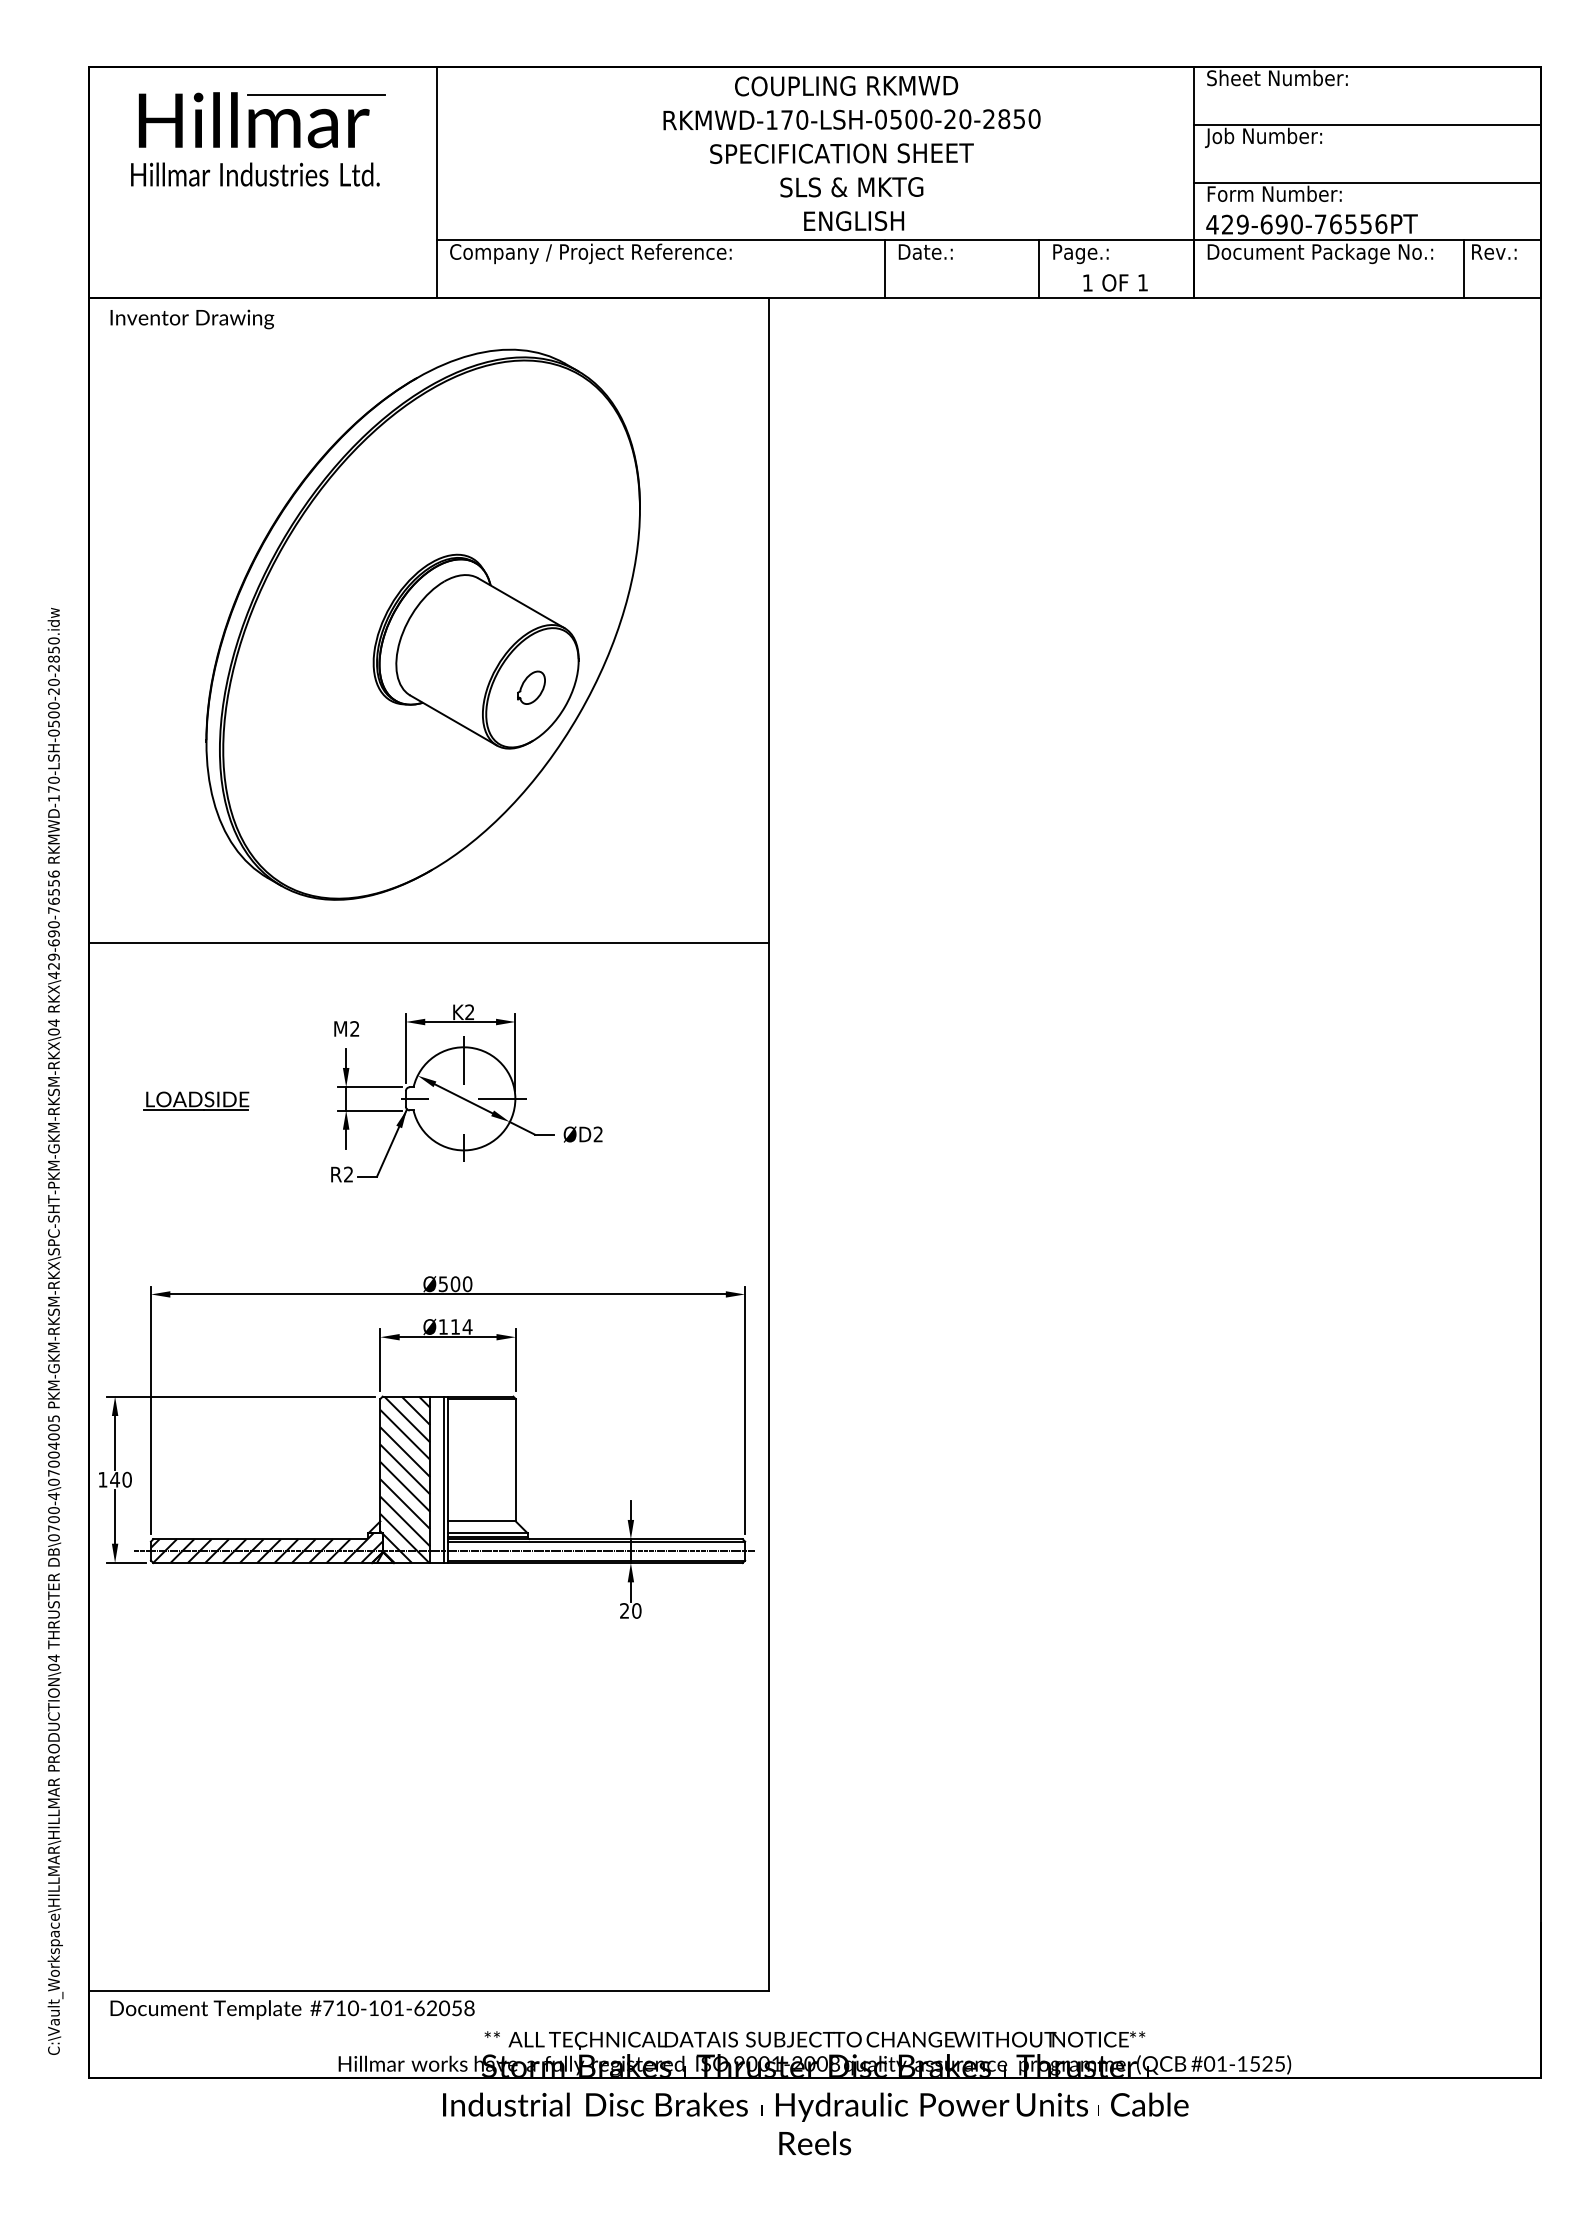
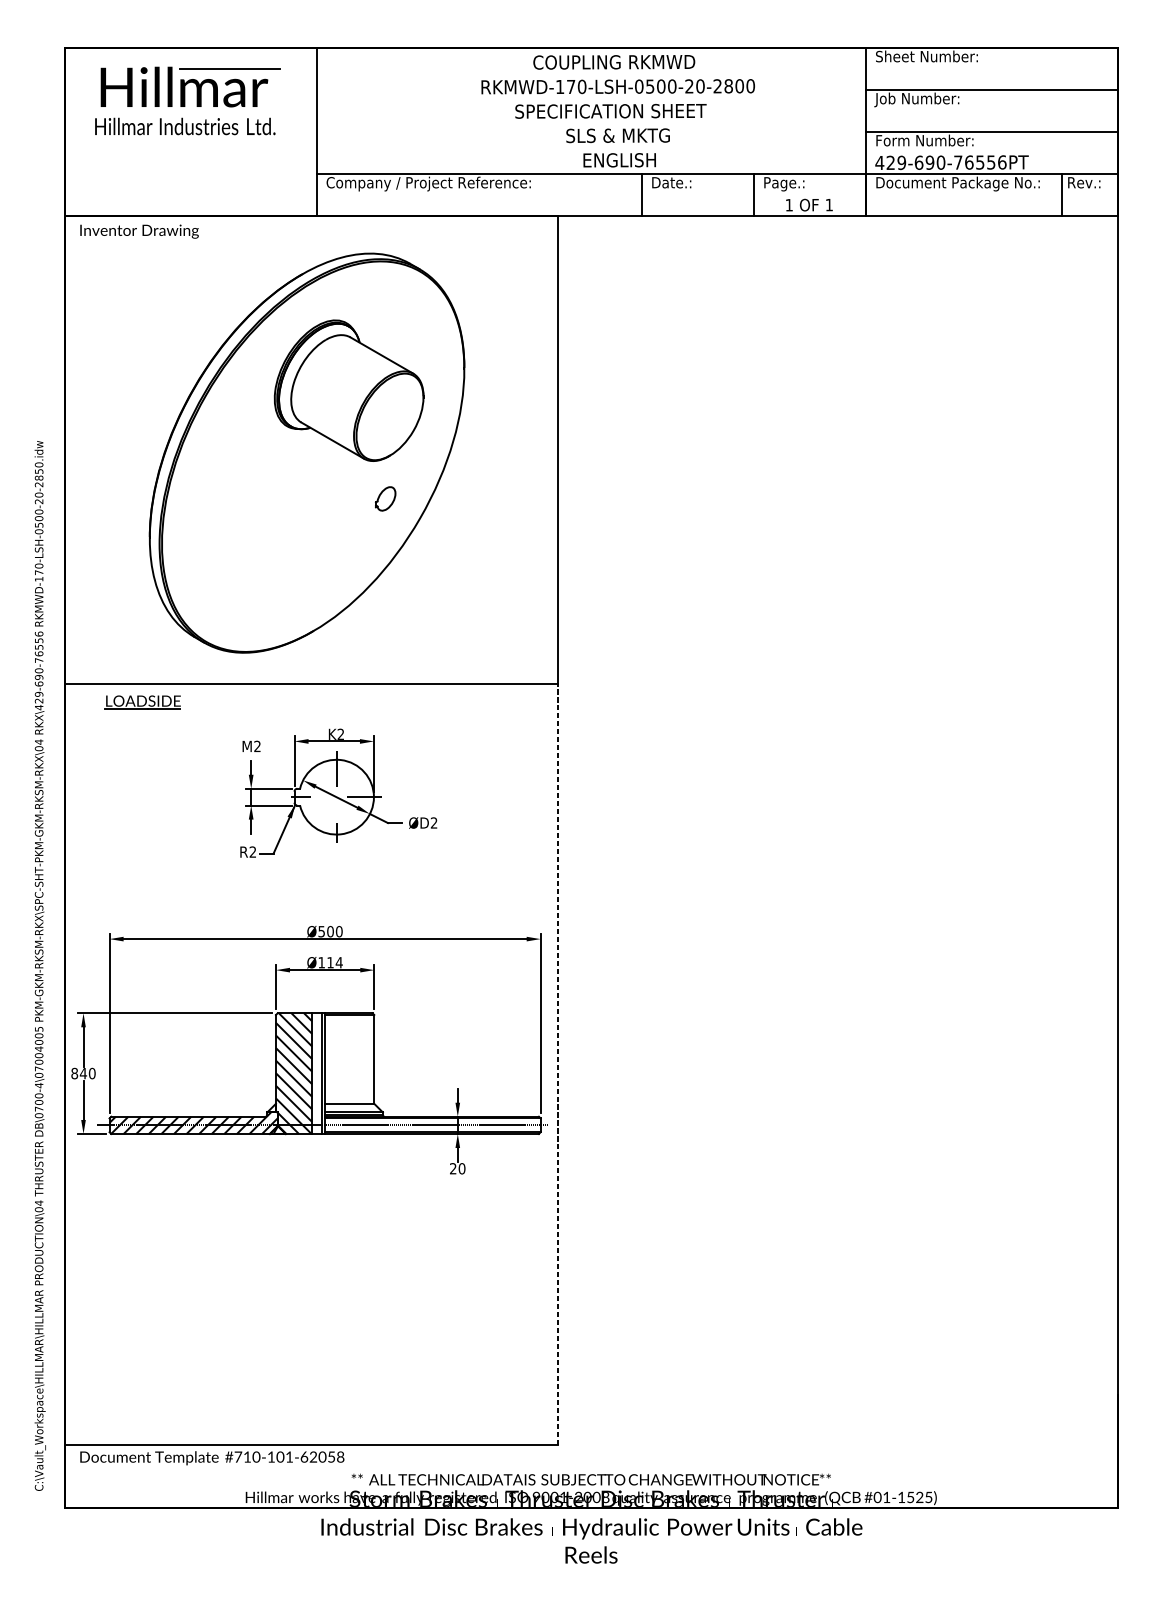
text: (1019, 118) -> (739, 85), RKMWD-170-LSH-0500-20-2850 -> RKMWD-170-LSH-0500-20-2800
part: (475, 651) -> (348, 390), moved
part: (196, 1100) -> (142, 701), moved
line: (769, 1466) -> (558, 1063), solid -> dashed
text: (102, 1479) -> (74, 1073), 140 -> 840

